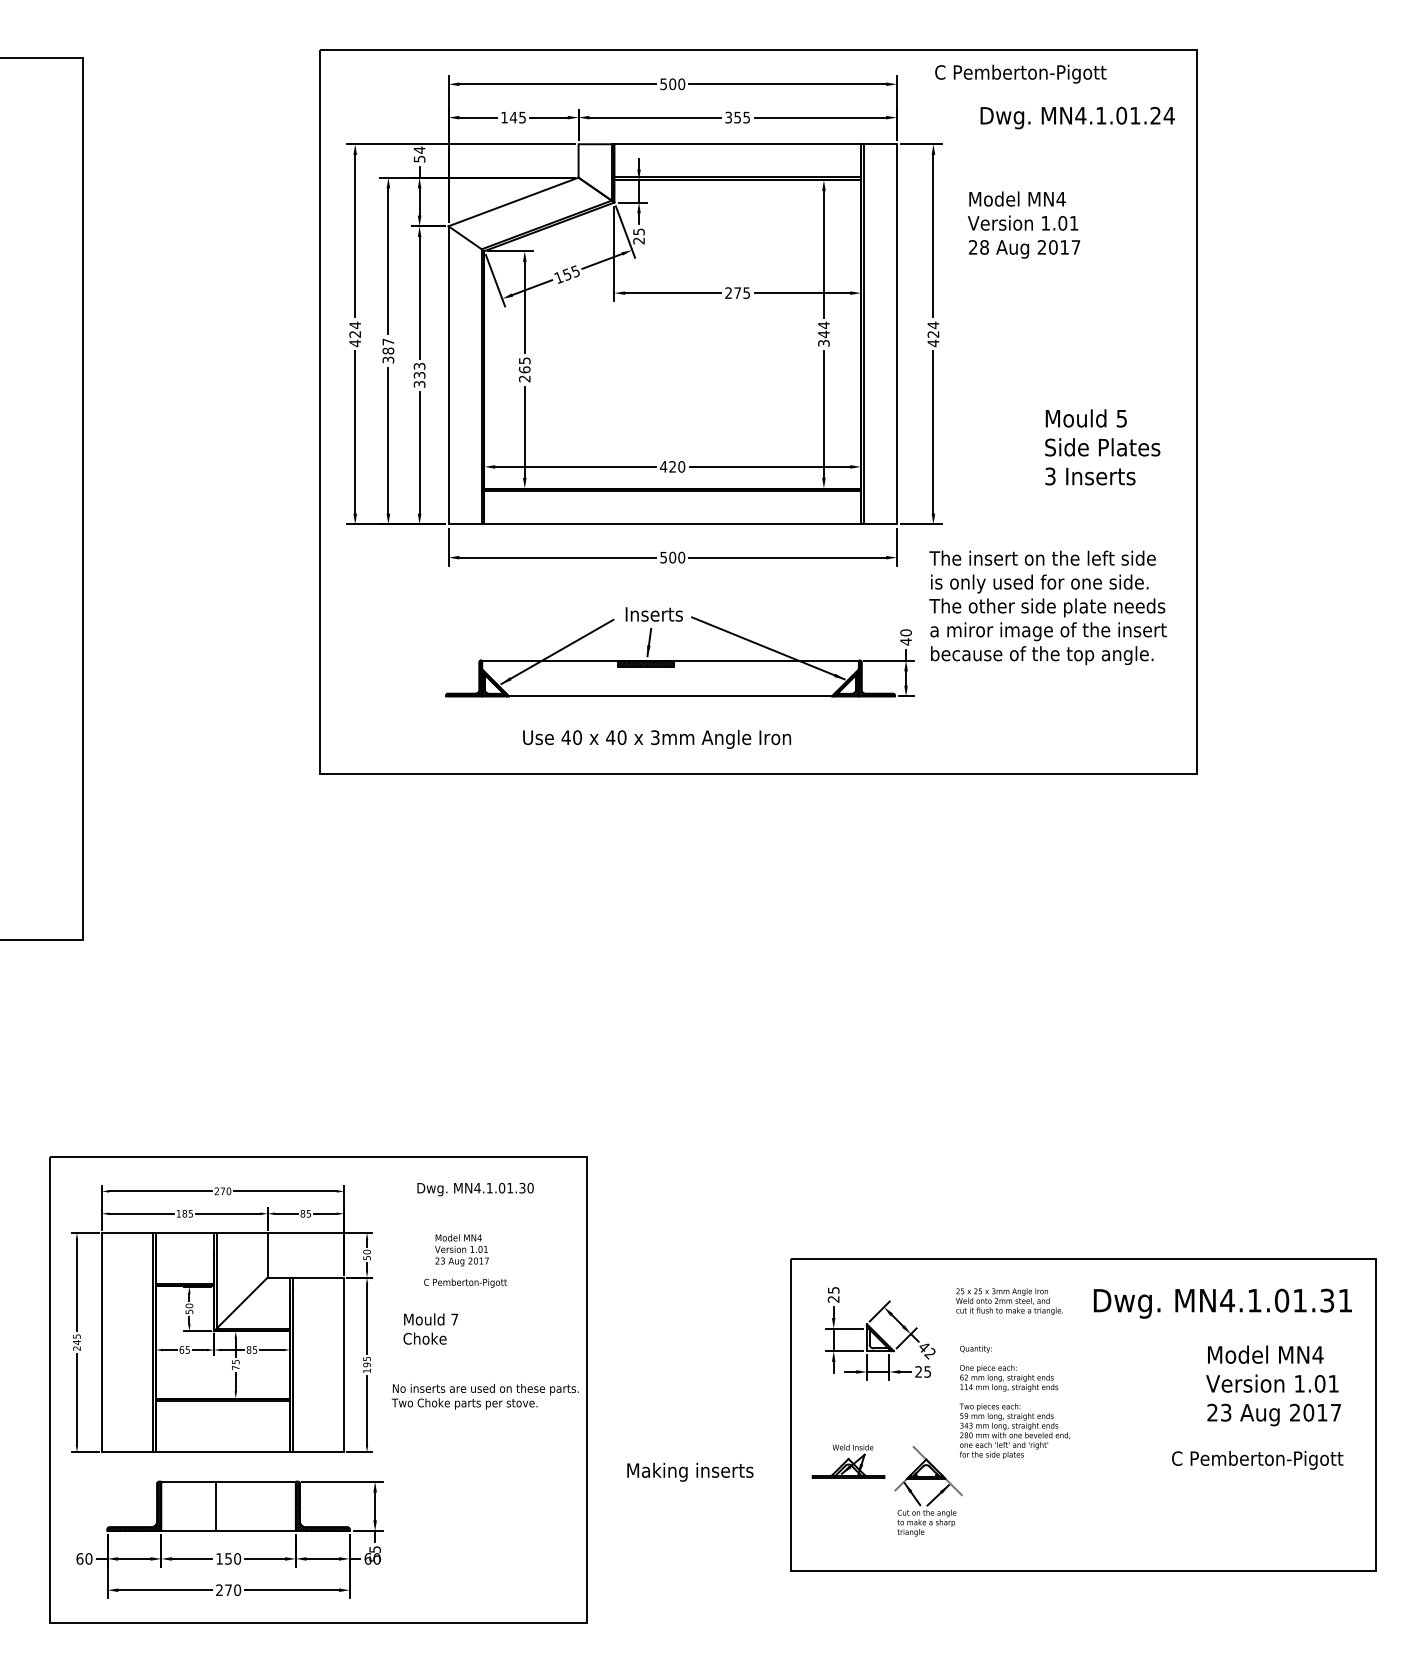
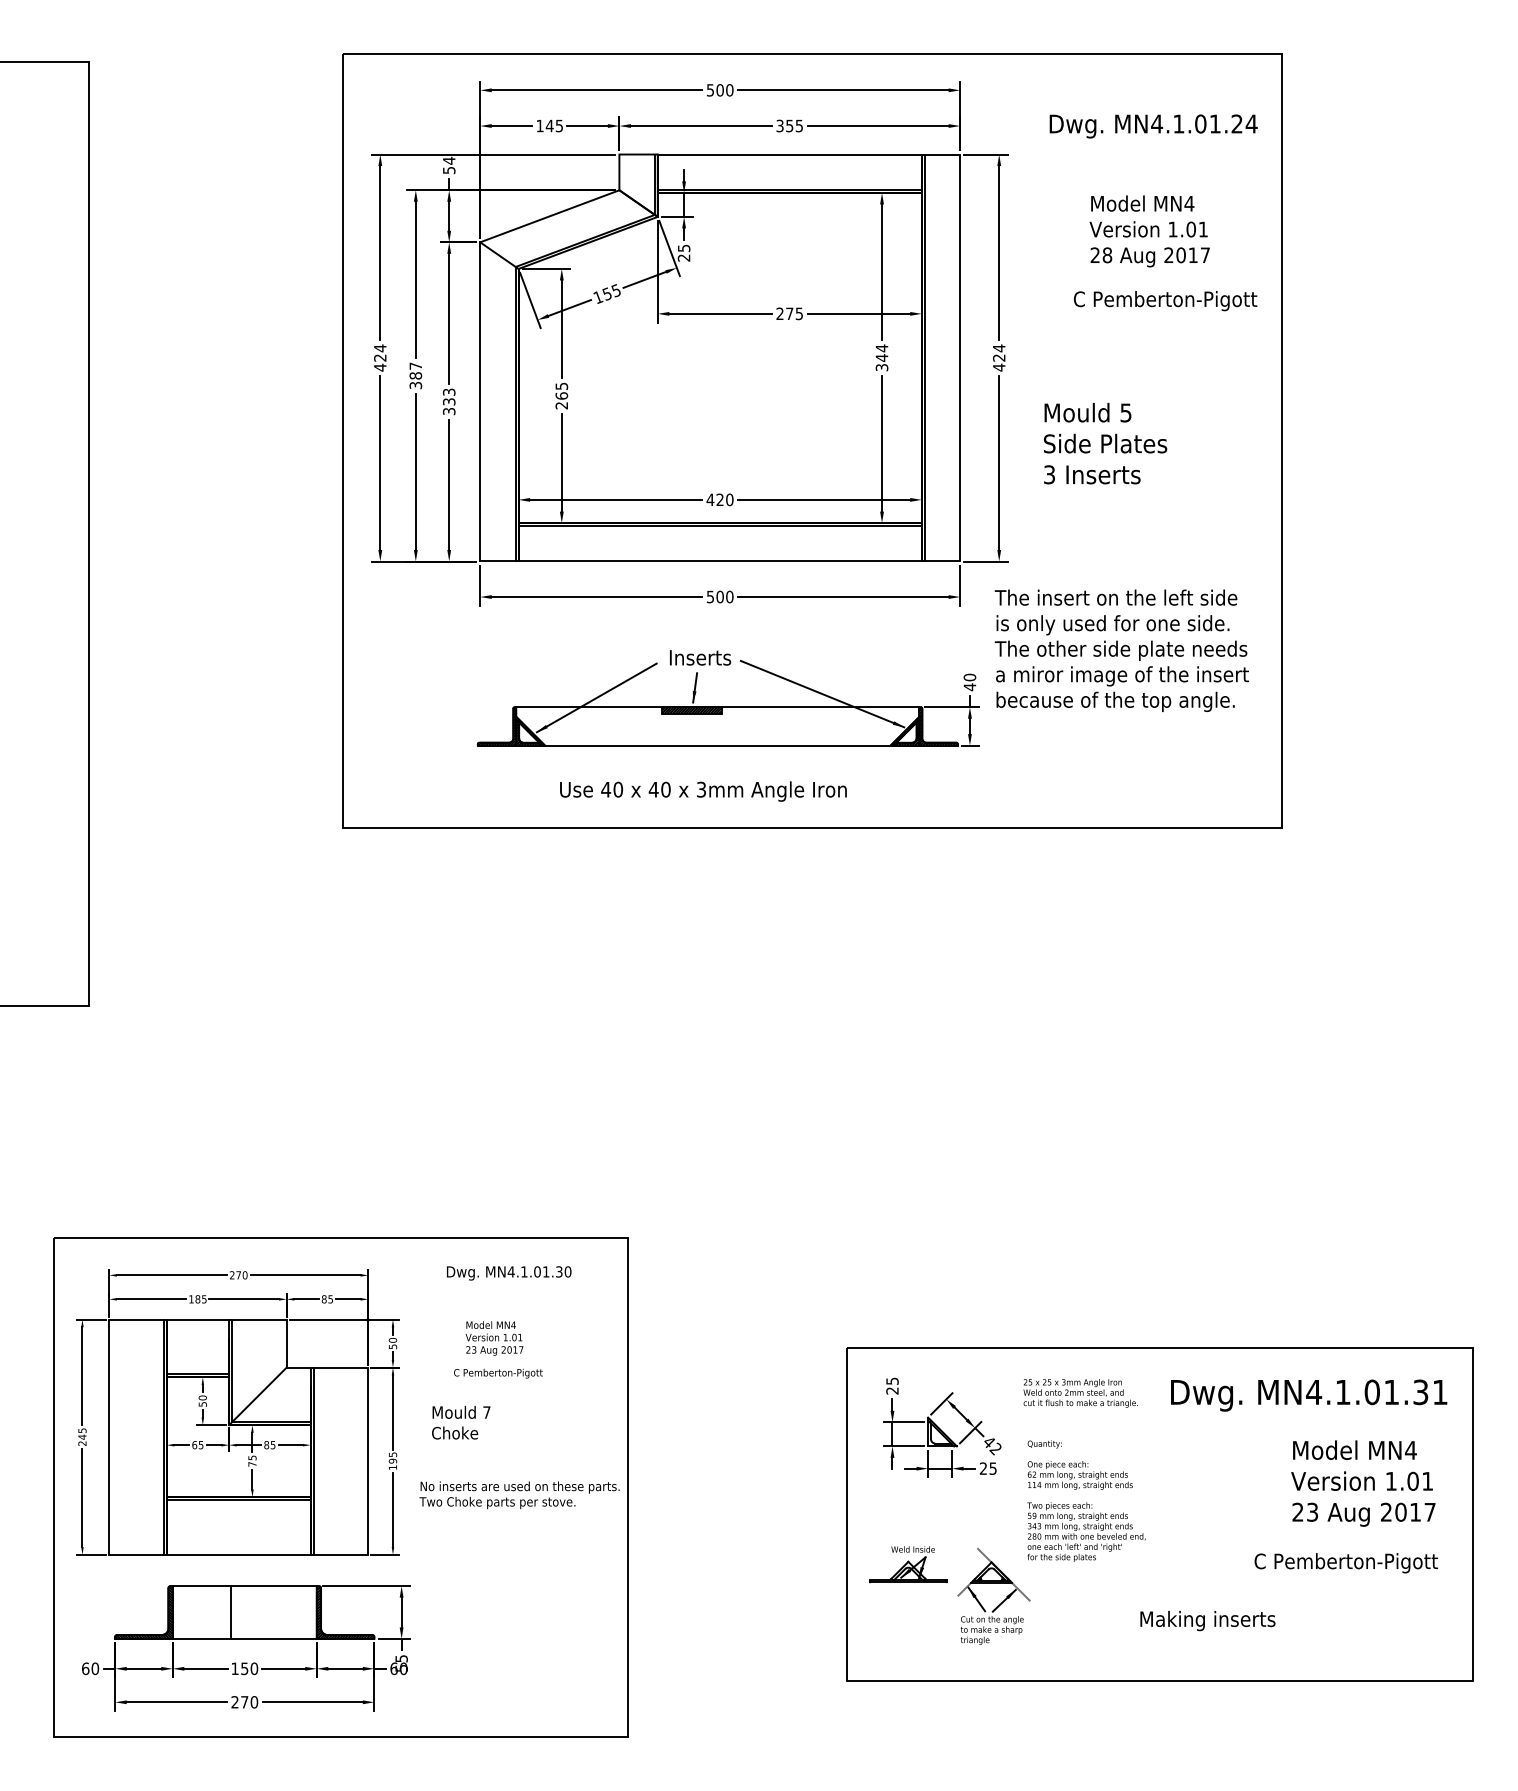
text: (1020, 73) -> (1165, 300), moved
text: (1024, 224) -> (1150, 230), moved
text: (1102, 447) -> (1105, 443), moved
text: (690, 1471) -> (1208, 1620), moved

